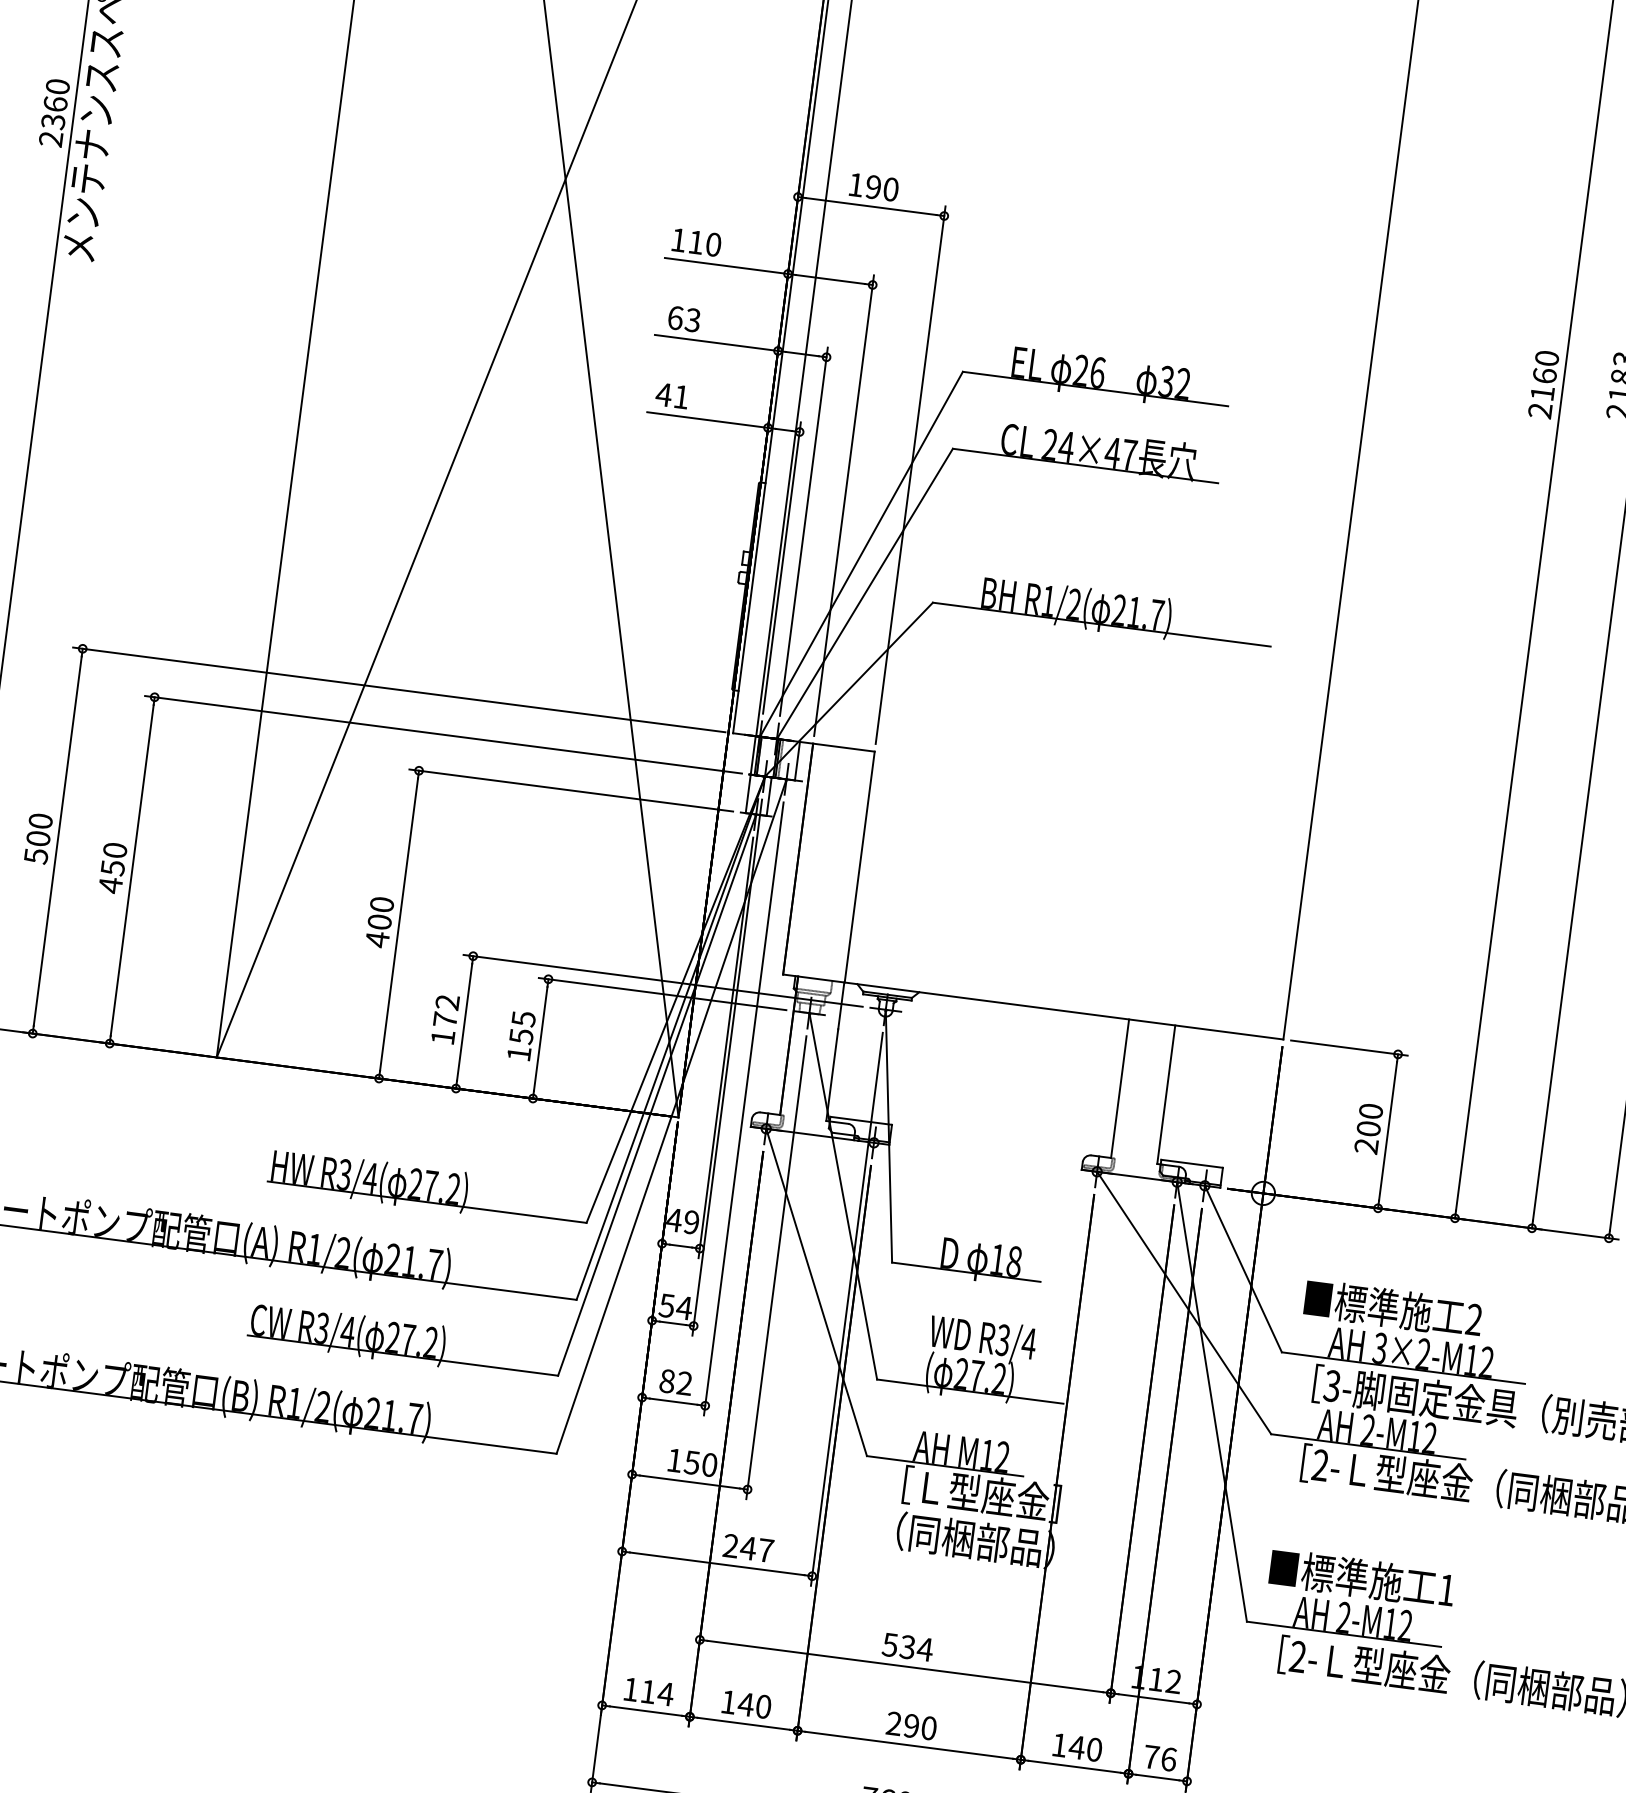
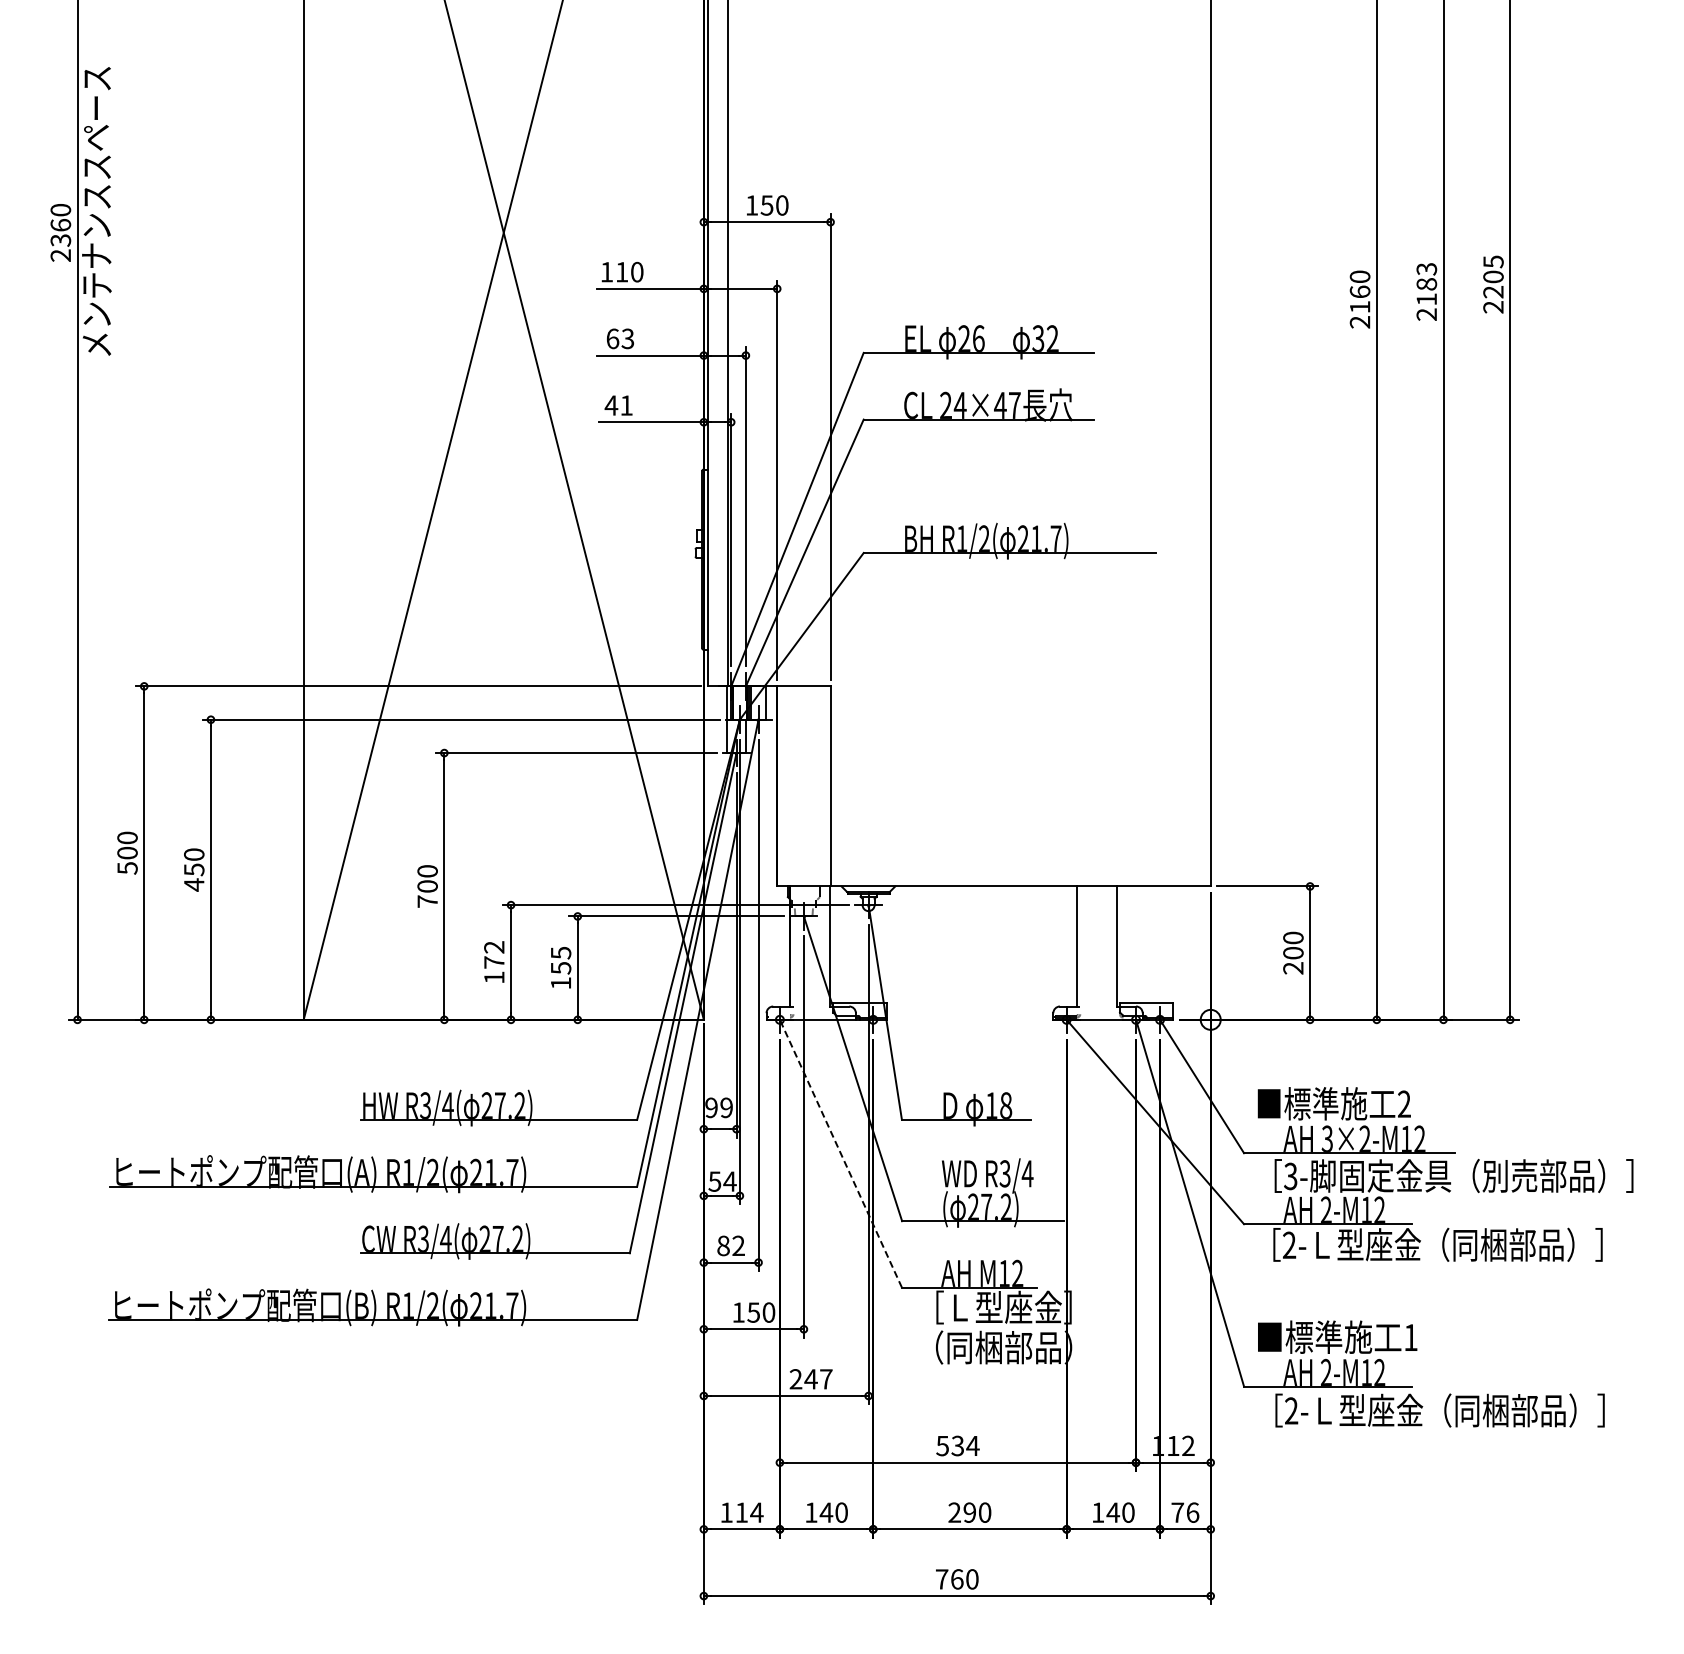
text: (872, 187) -> (766, 205), 190 -> 150
text: (377, 939) -> (427, 901), 400 -> 700
text: (674, 1219) -> (711, 1107), 49 -> 99
line: (816, 1292) -> (840, 1153), solid -> dashed

